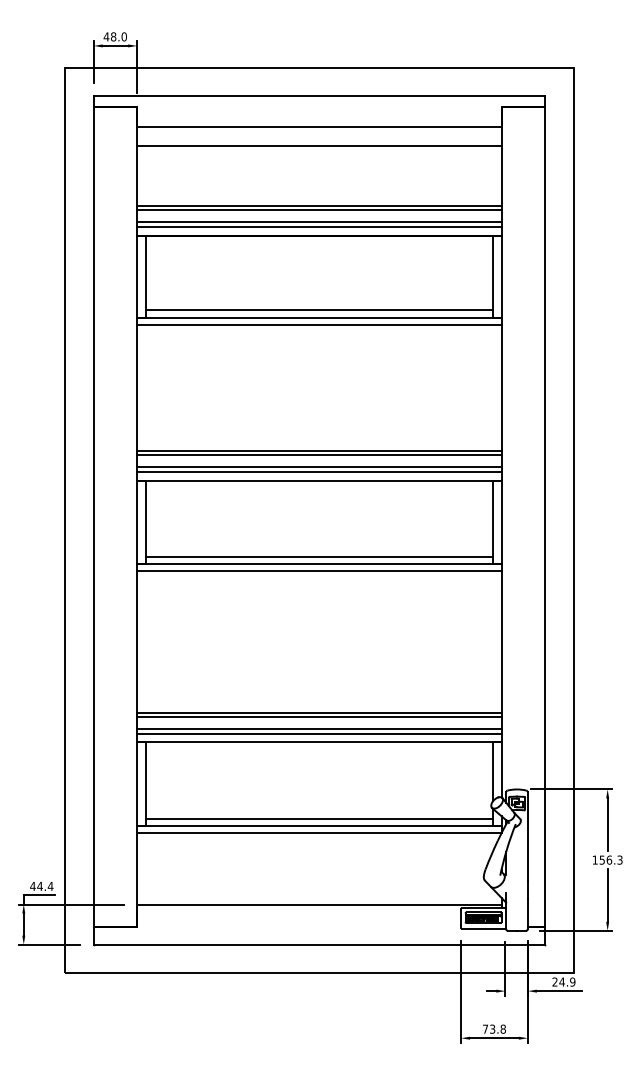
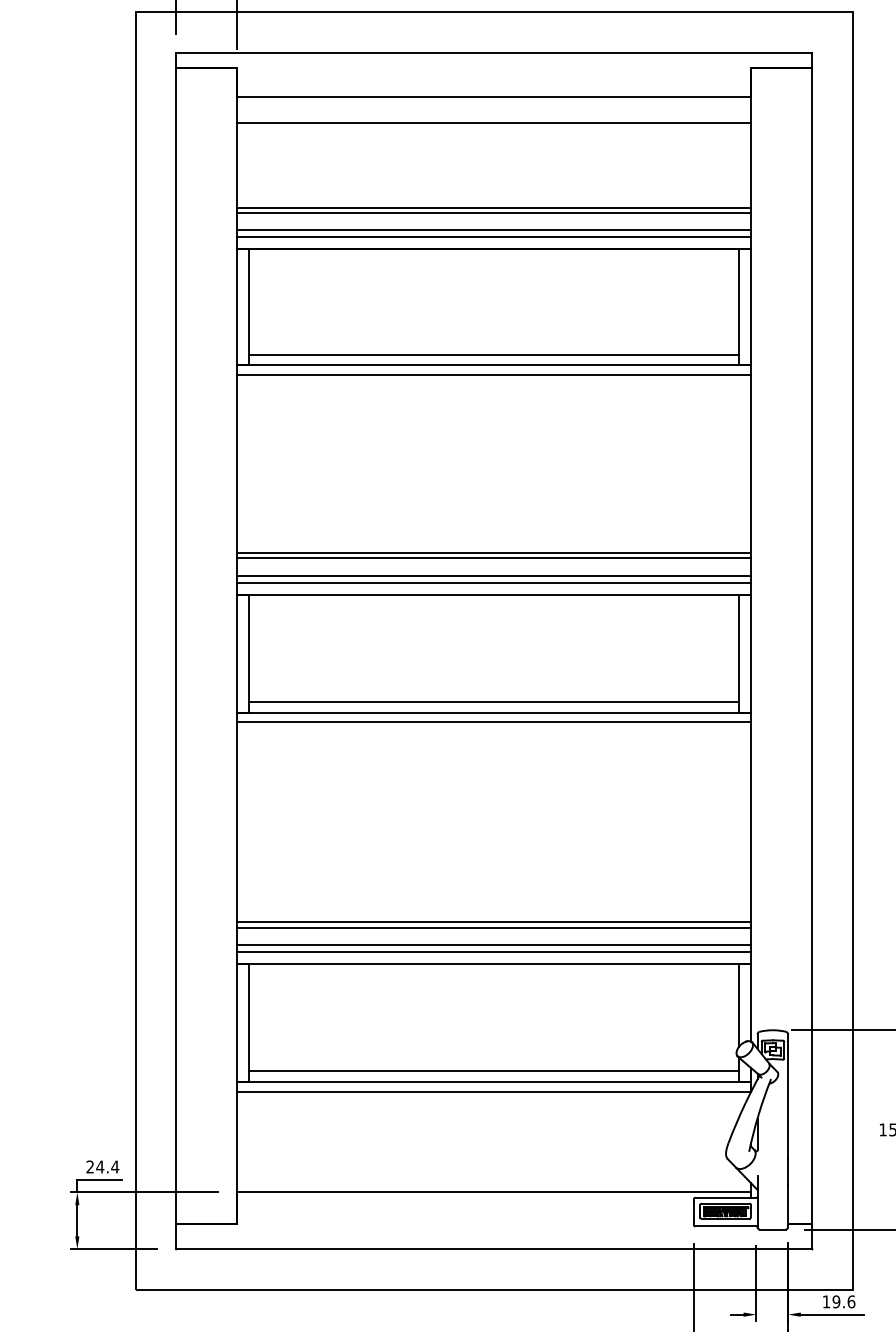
text: (32, 885) -> (89, 1165), 44.4 -> 24.4
text: (563, 981) -> (838, 1301), 24.9 -> 19.6

